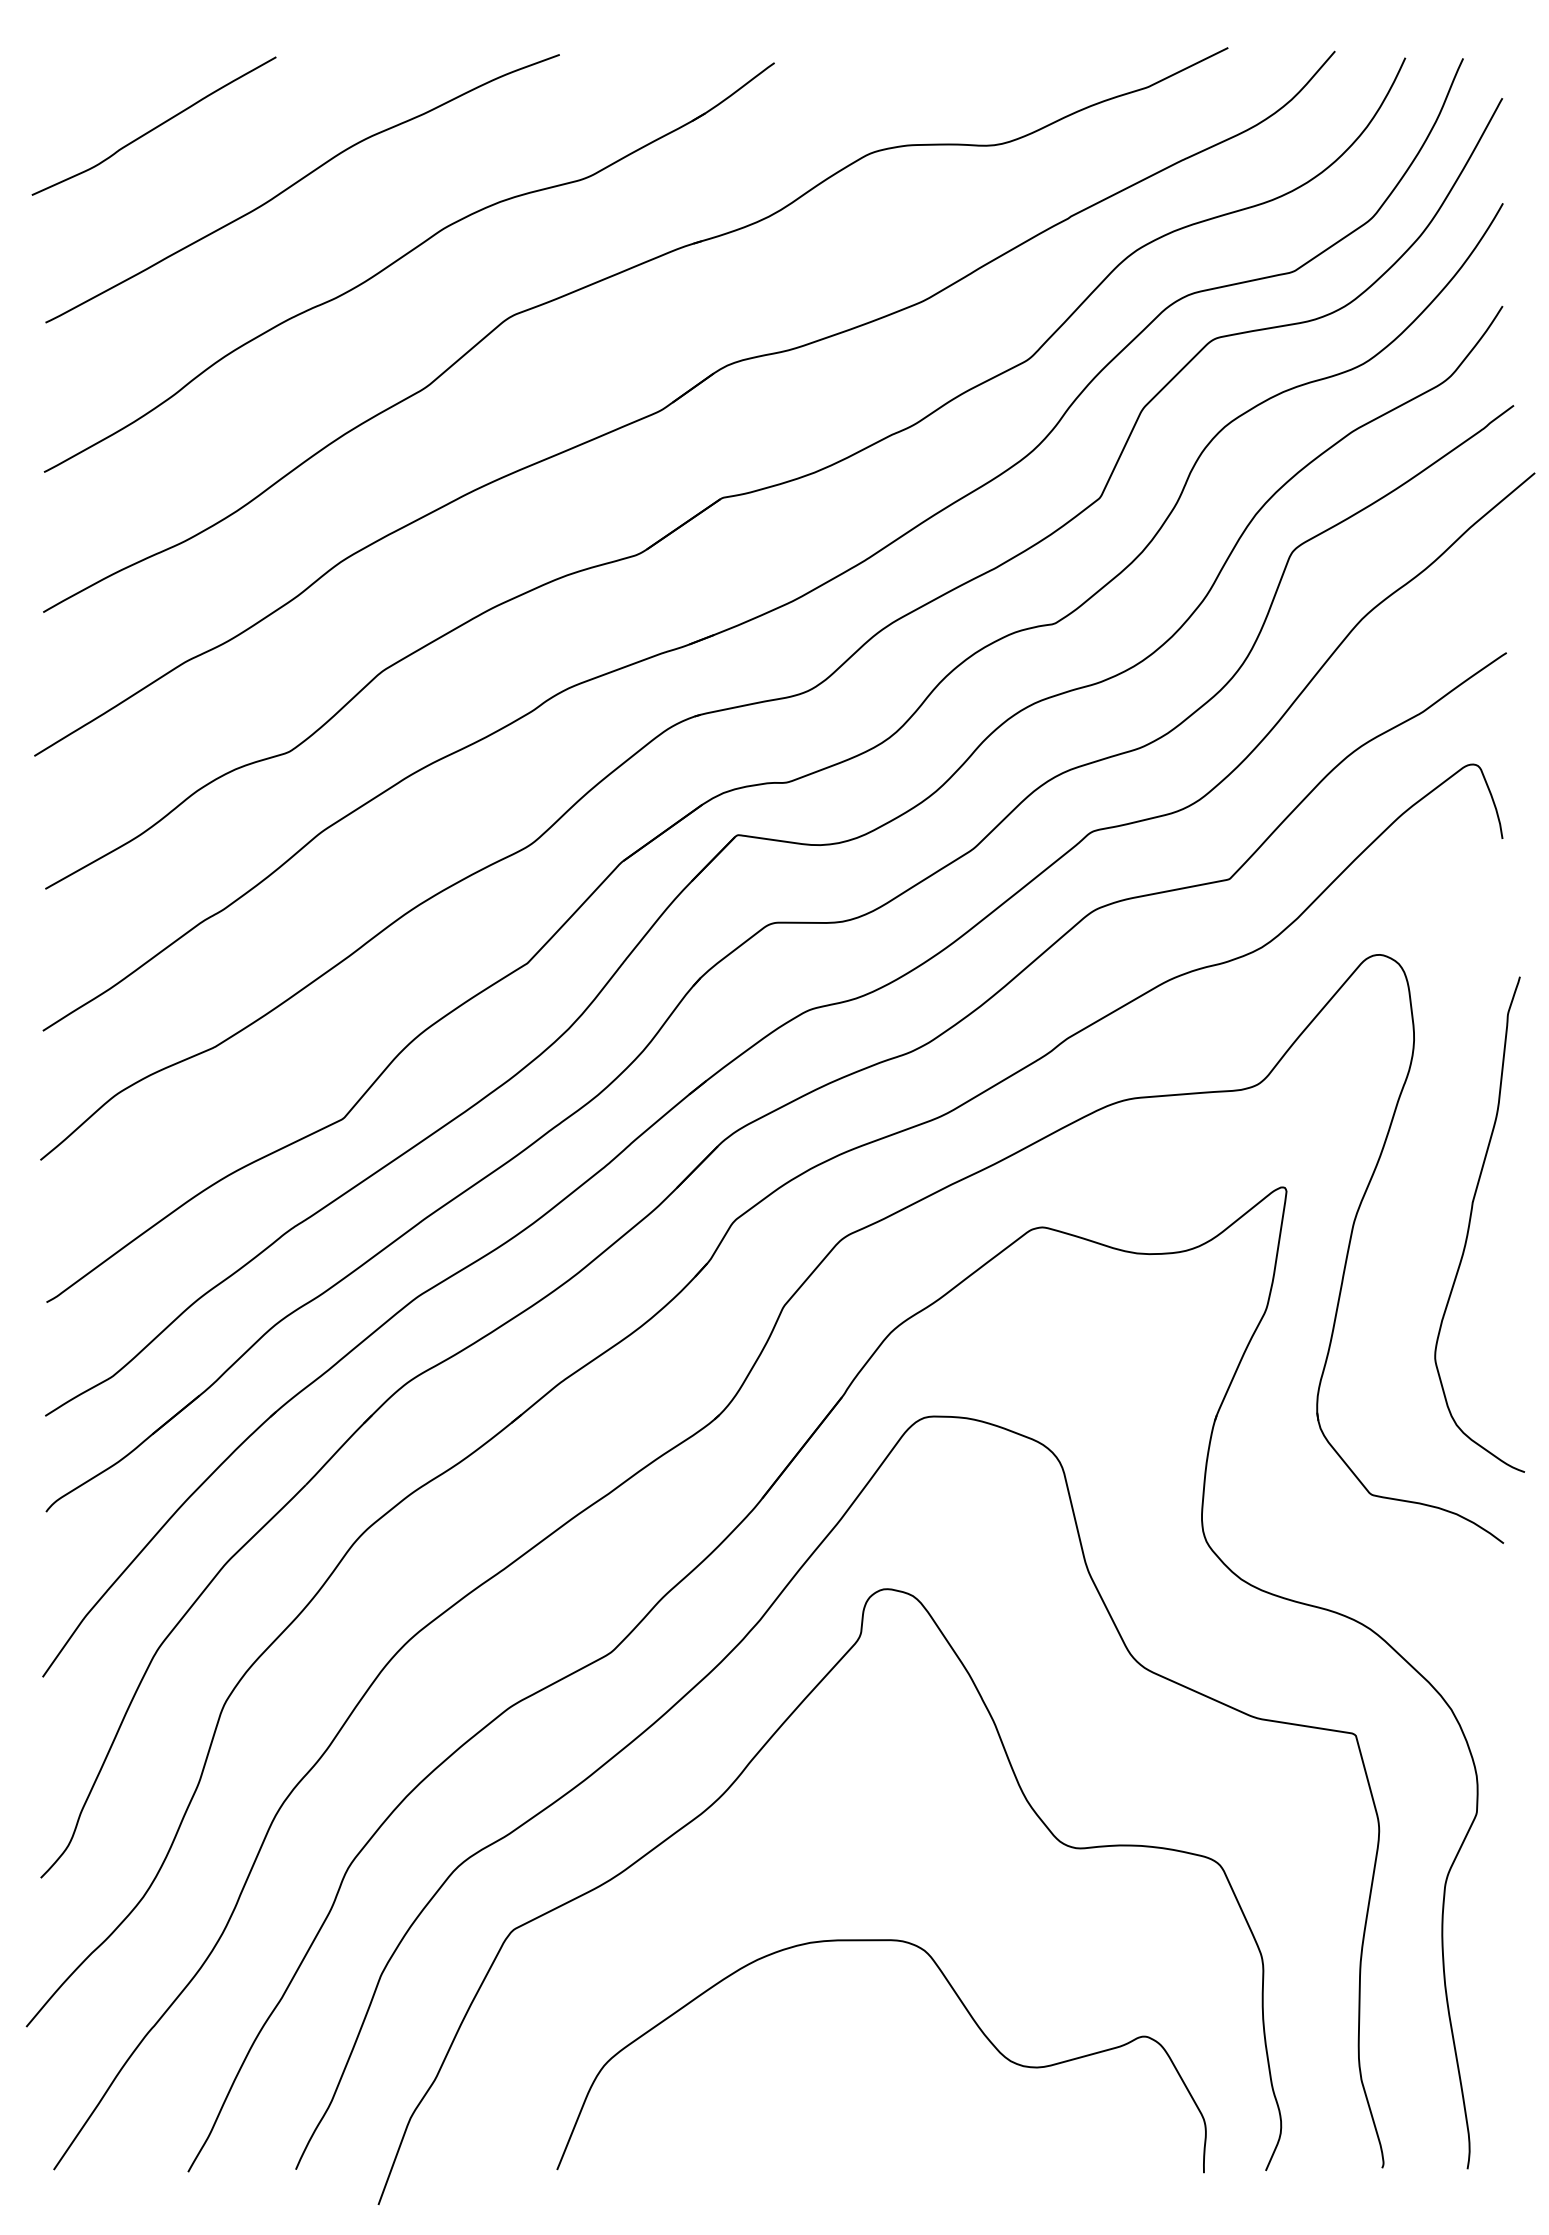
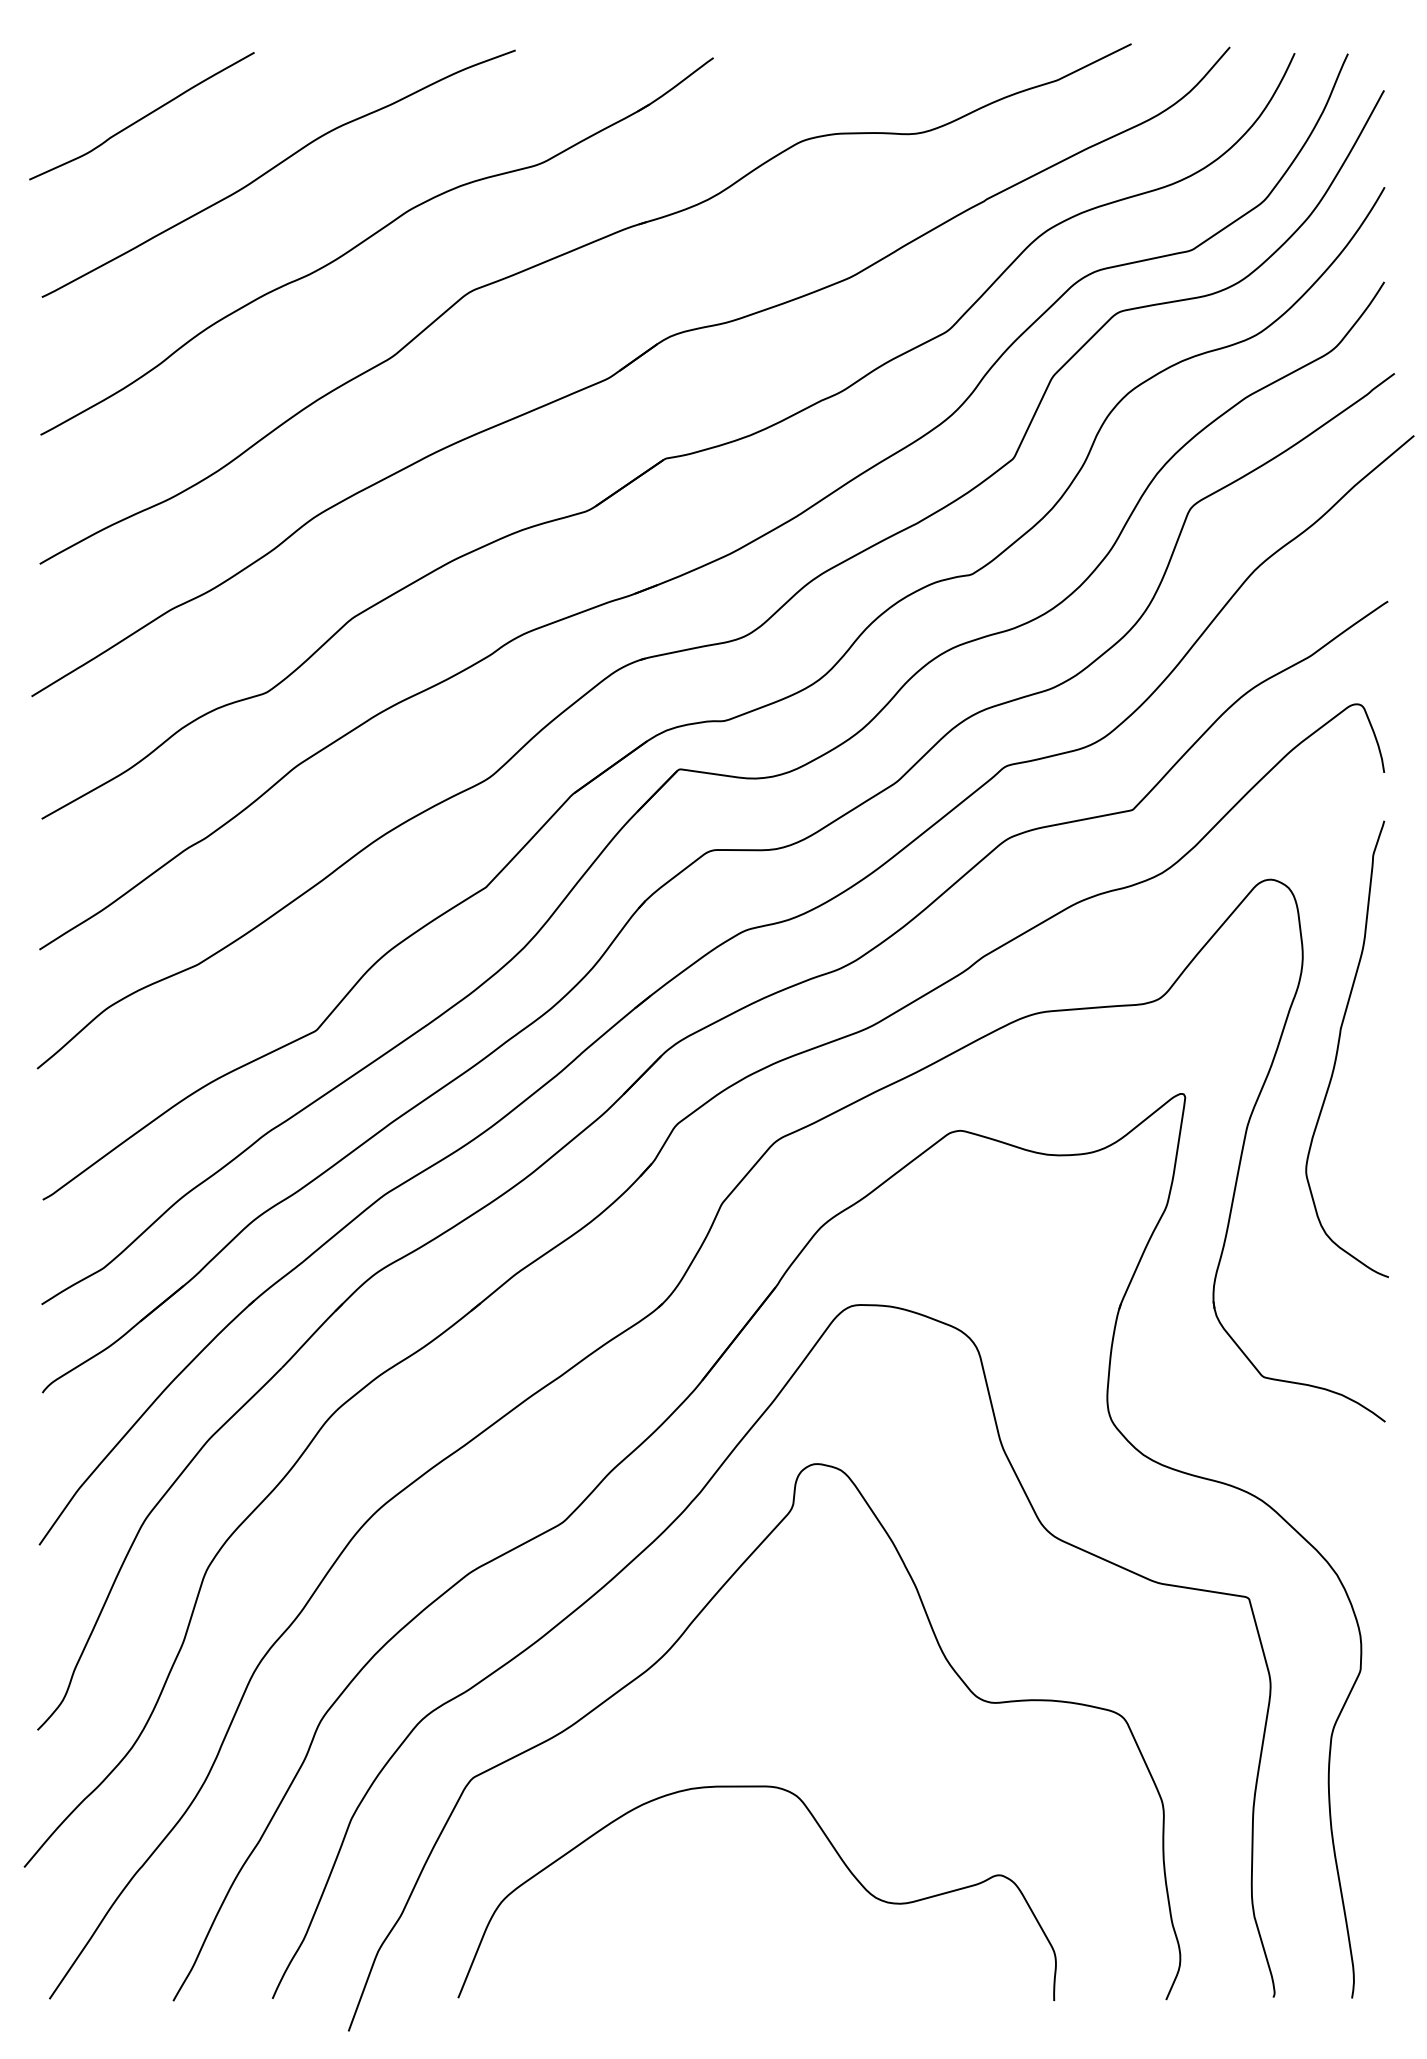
curve: (1471, 1220) -> (1339, 1045), moved
curve: (961, 2003) -> (830, 1844), moved

